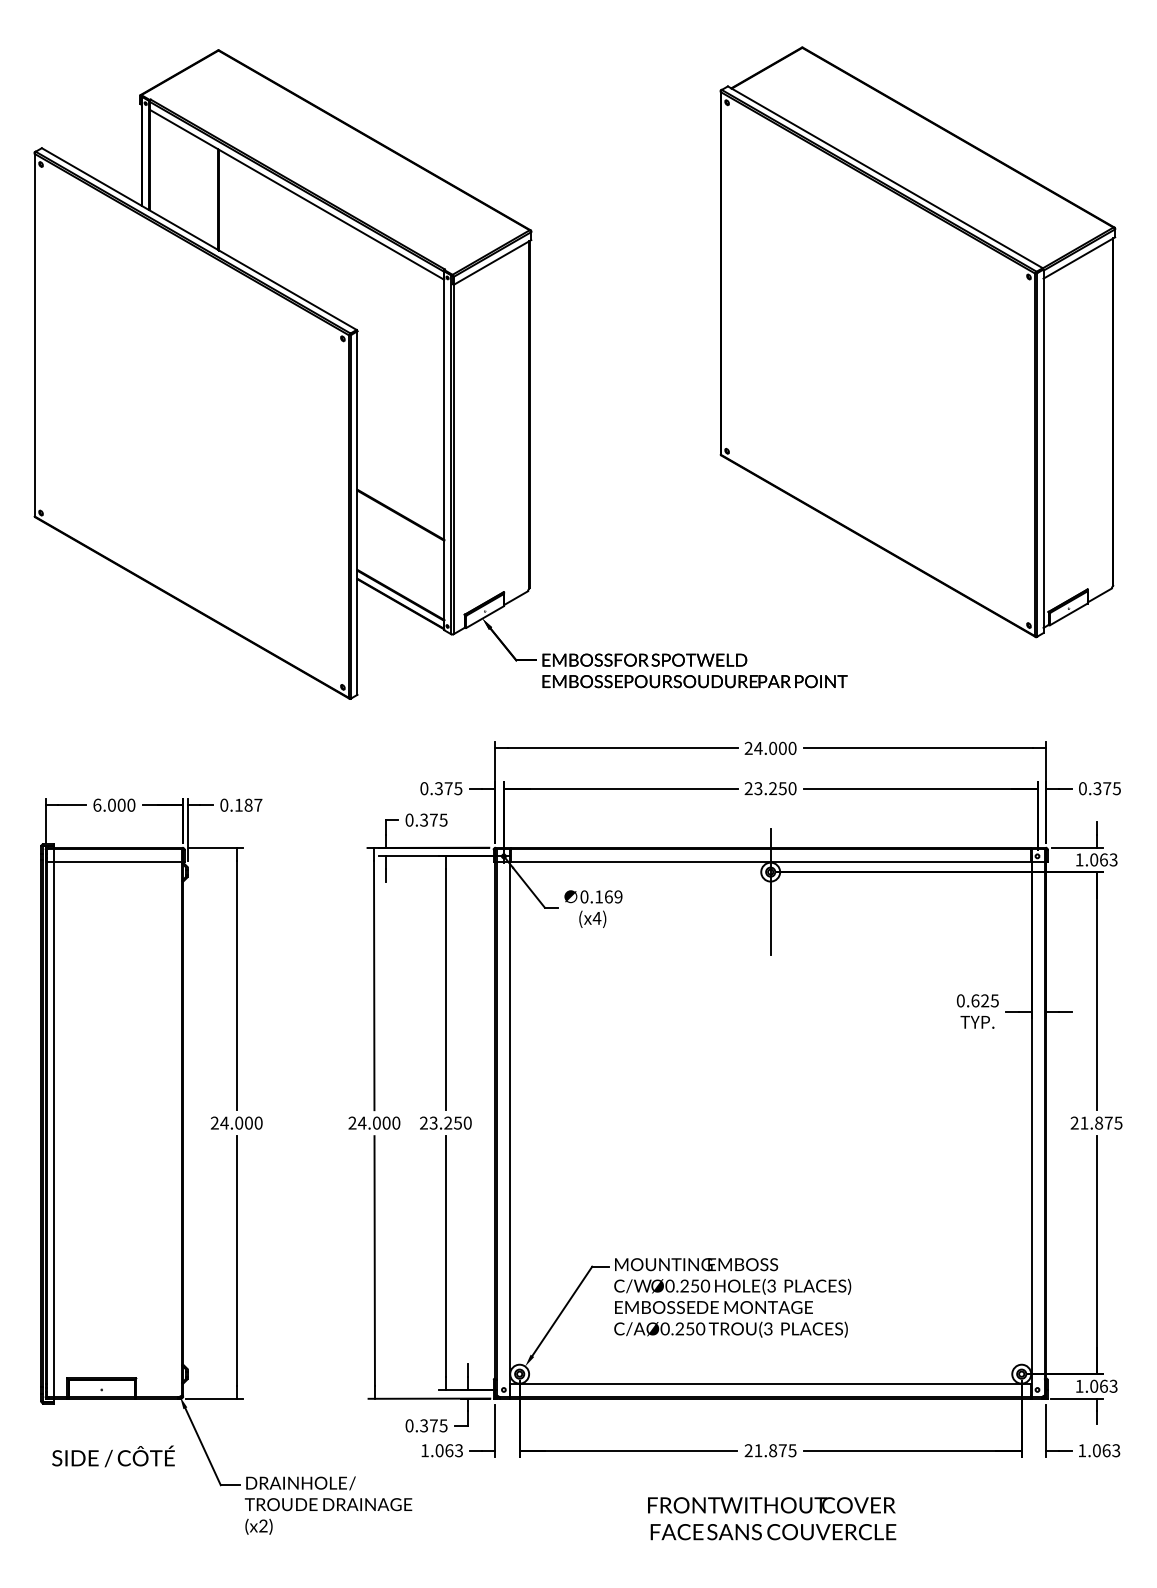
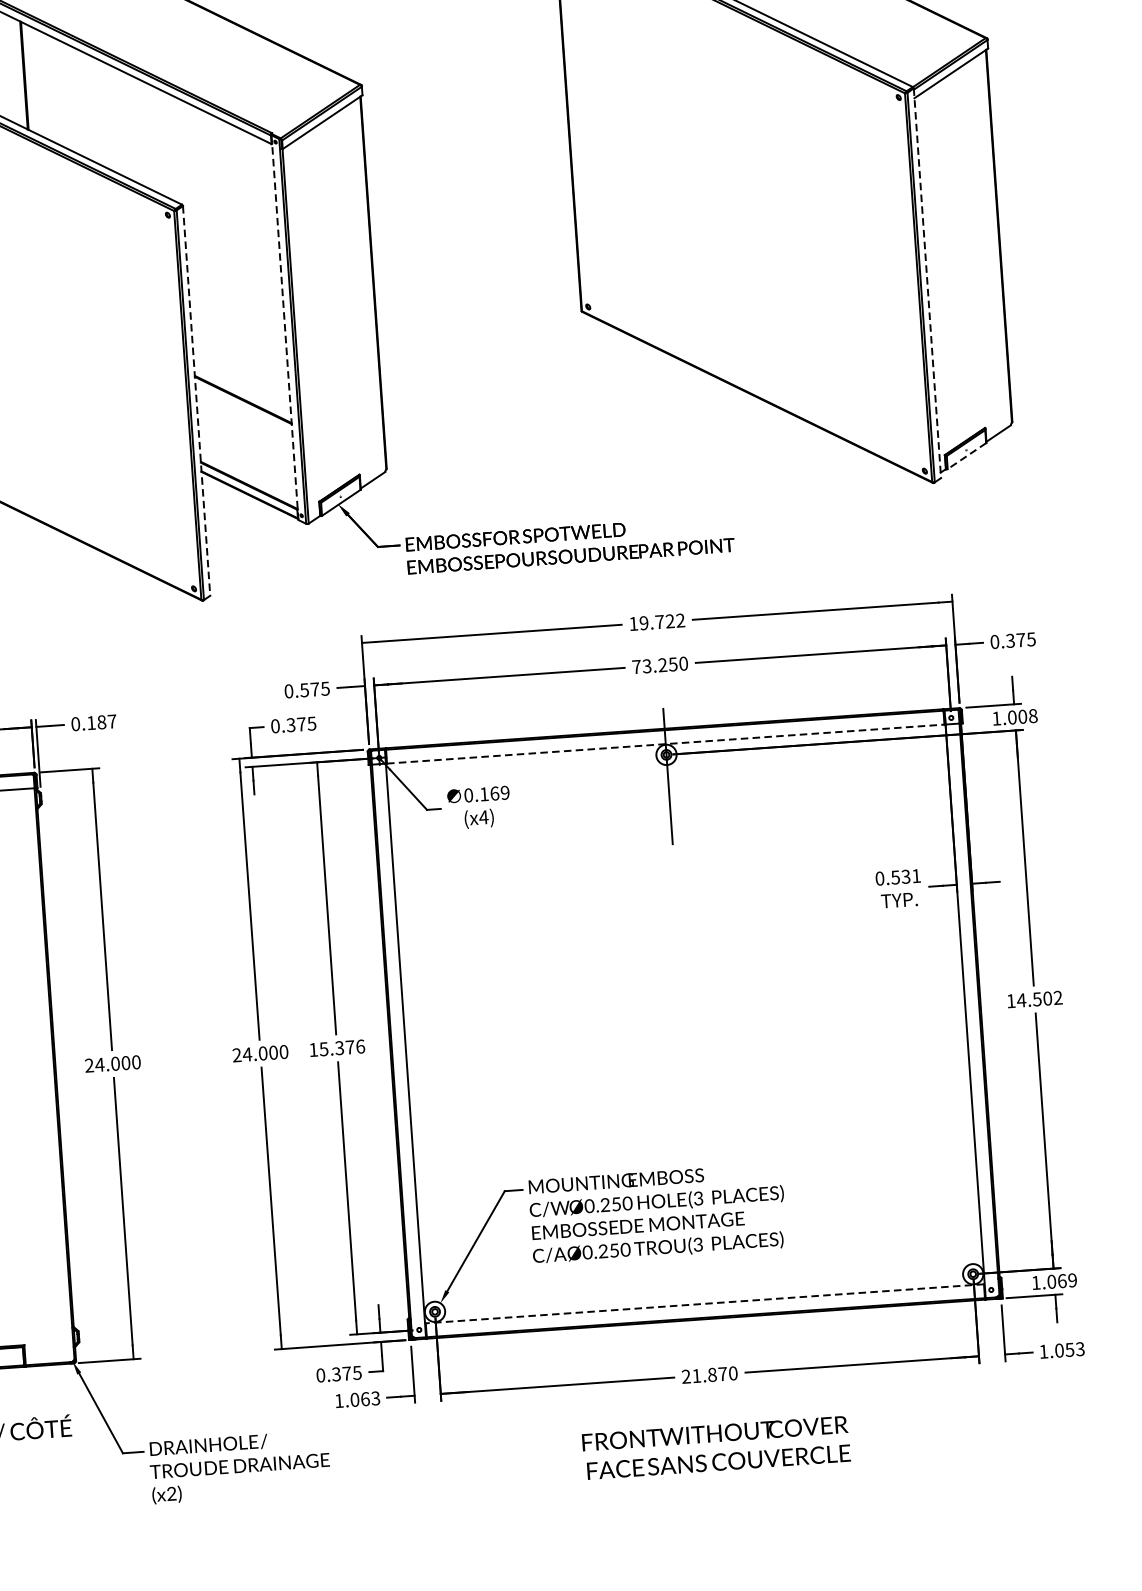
line: (444, 451) -> (285, 328), solid -> dashed
line: (1043, 451) -> (927, 283), solid -> dashed
line: (357, 513) -> (196, 401), solid -> dashed
line: (1068, 614) -> (966, 456), solid -> dashed
text: (770, 747) -> (656, 621), 24.000 -> 19.722
text: (438, 788) -> (304, 690), 0.375 -> 0.575
text: (748, 788) -> (636, 666), 23.250 -> 73.250
text: (1108, 859) -> (1027, 716), 1.063 -> 1.008
line: (770, 862) -> (665, 744), solid -> dashed
text: (984, 1000) -> (905, 876), 0.625 -> 0.531
text: (445, 1122) -> (336, 1047), 23.250 -> 15.376
text: (1096, 1122) -> (1034, 998), 21.875 -> 14.502
line: (770, 1384) -> (704, 1304), solid -> dashed
text: (1113, 1386) -> (1072, 1280), 1.063 -> 1.069
text: (792, 1450) -> (733, 1373), 21.875 -> 21.870
text: (1106, 1450) -> (1069, 1349), 1.063 -> 1.053

